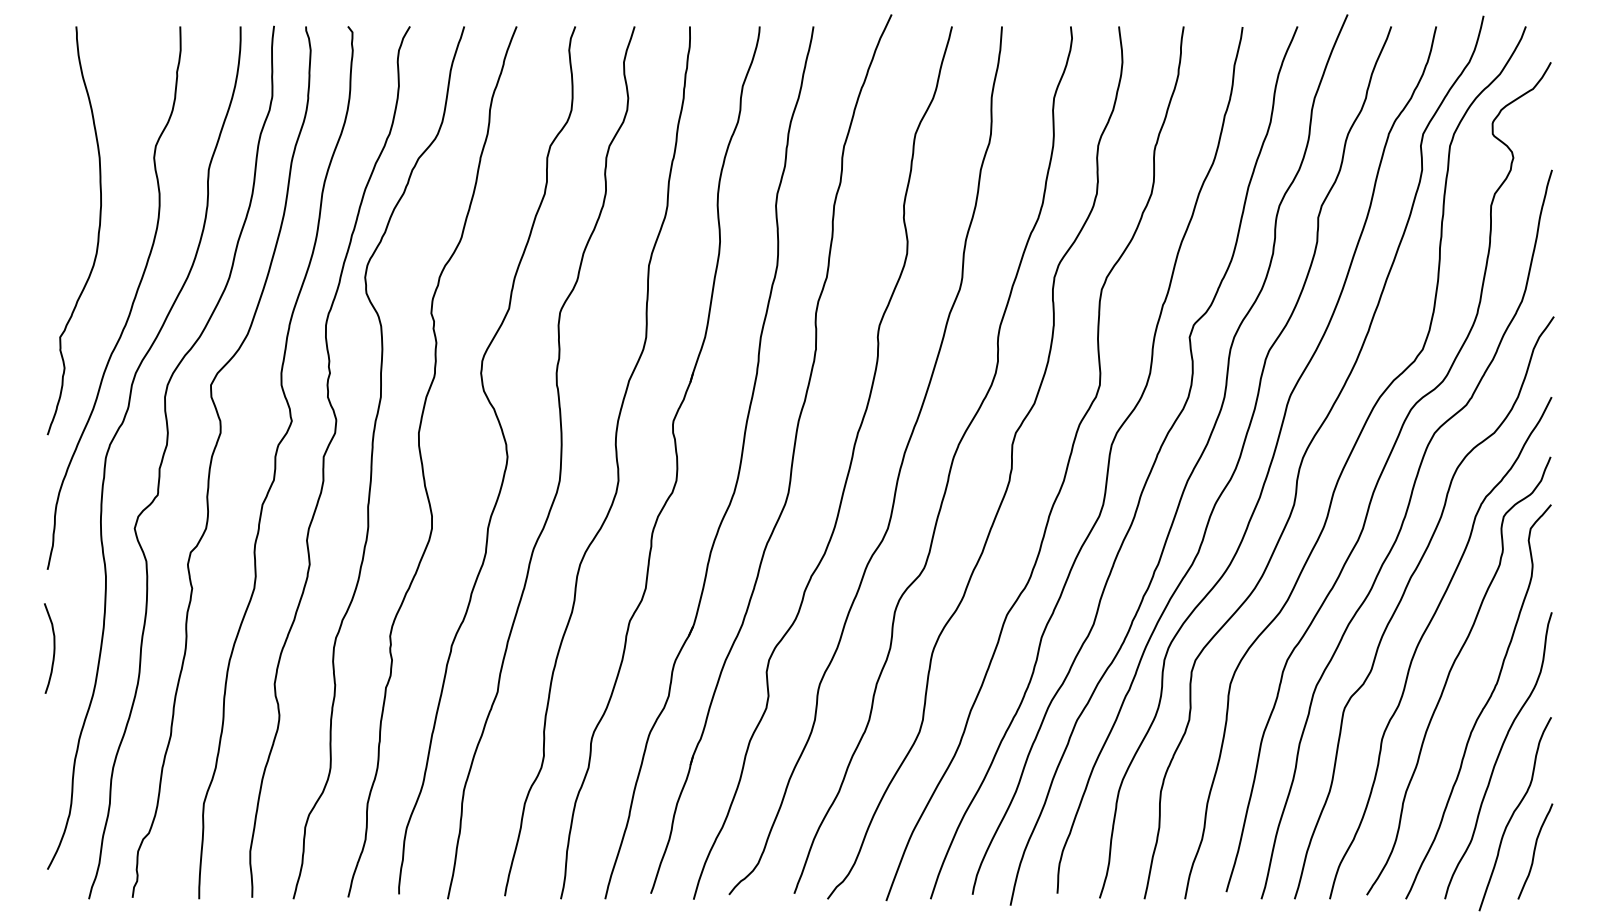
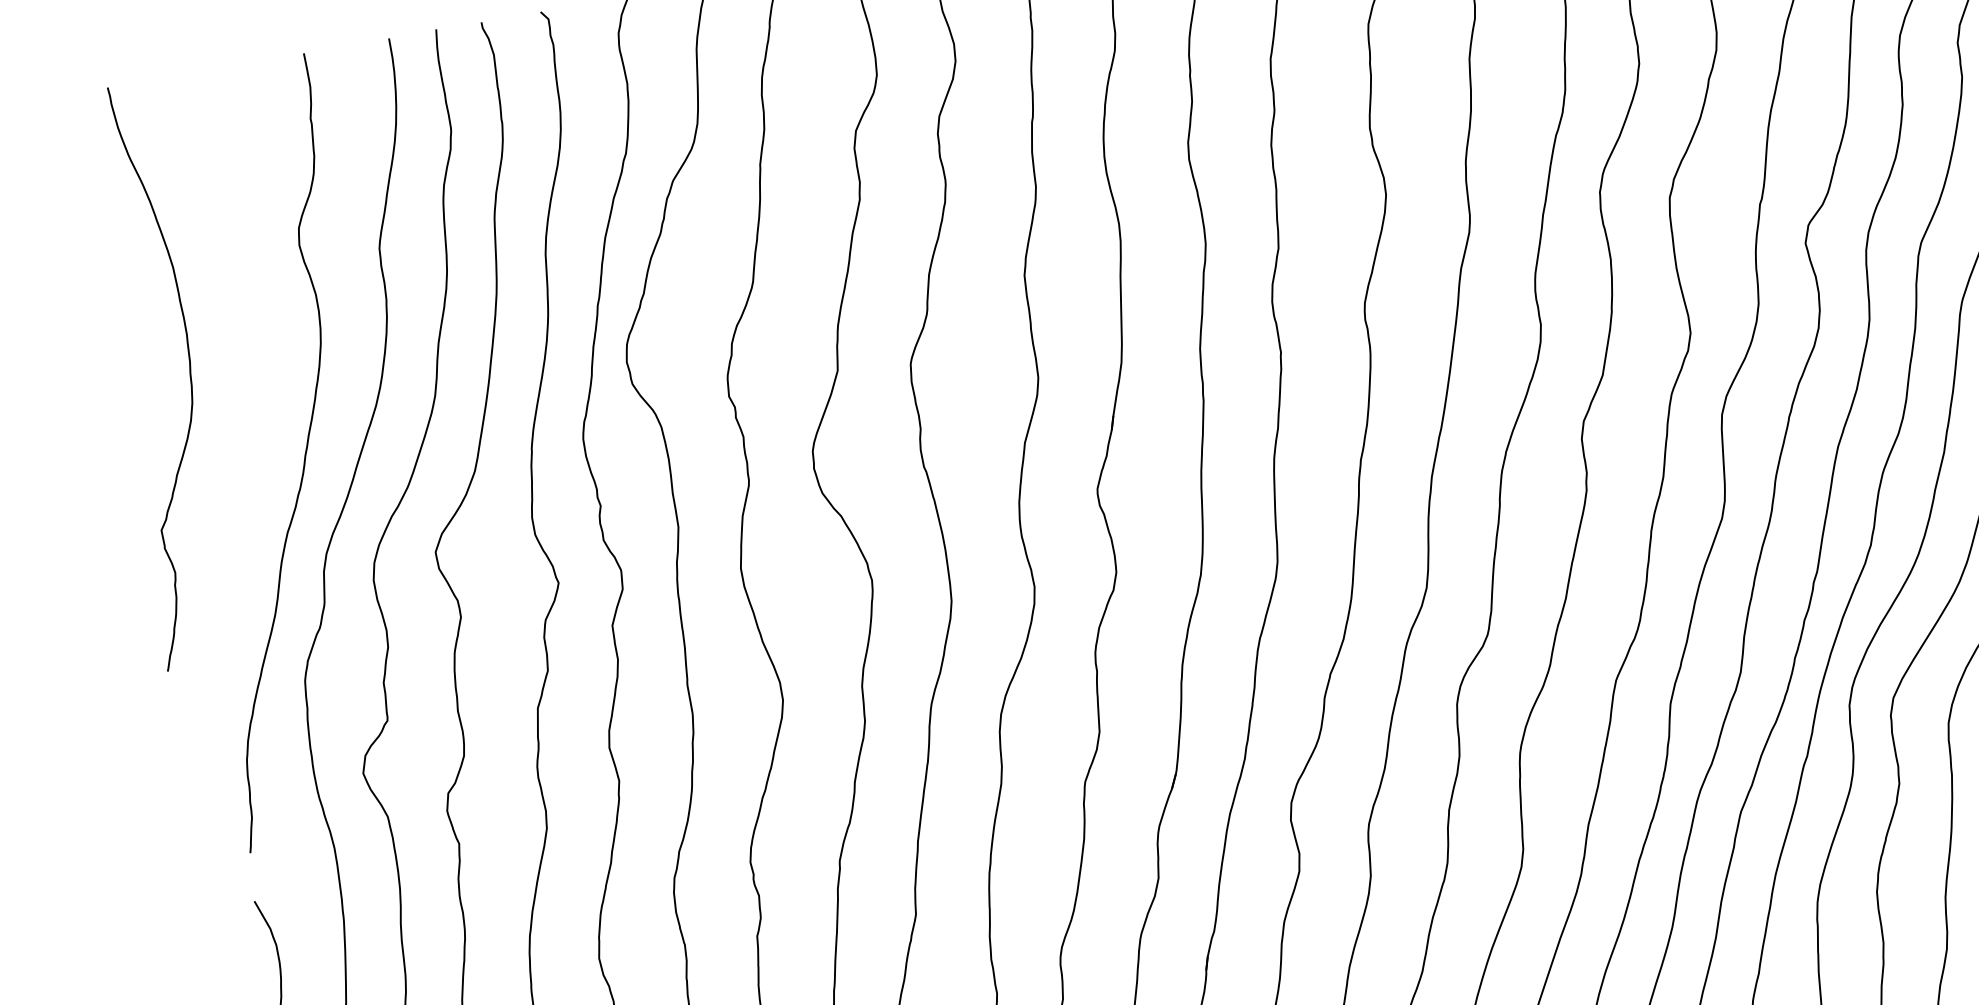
curve: (97, 233) -> (188, 374), moved

